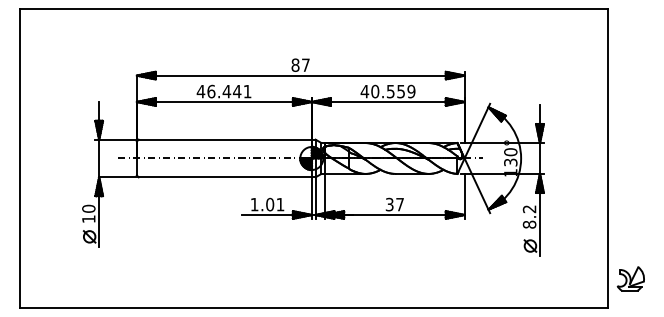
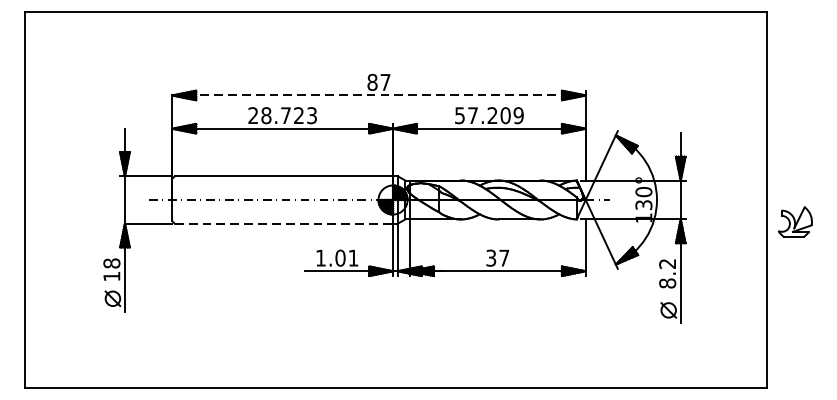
line: (300, 75) -> (378, 95), solid -> dashed
text: (223, 91) -> (281, 115), 46.441 -> 28.723
text: (382, 91) -> (482, 115), 40.559 -> 57.209
line: (225, 177) -> (284, 223), solid -> dashed
text: (88, 208) -> (111, 263), 10 -> 18
part: (630, 278) -> (794, 221), moved

